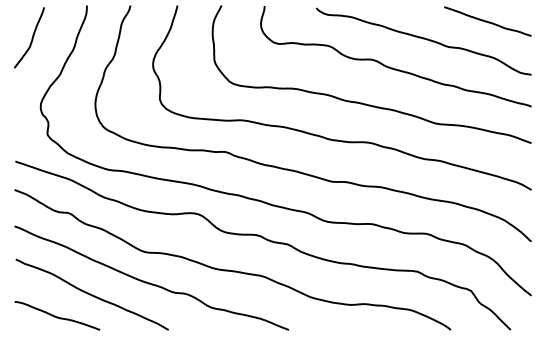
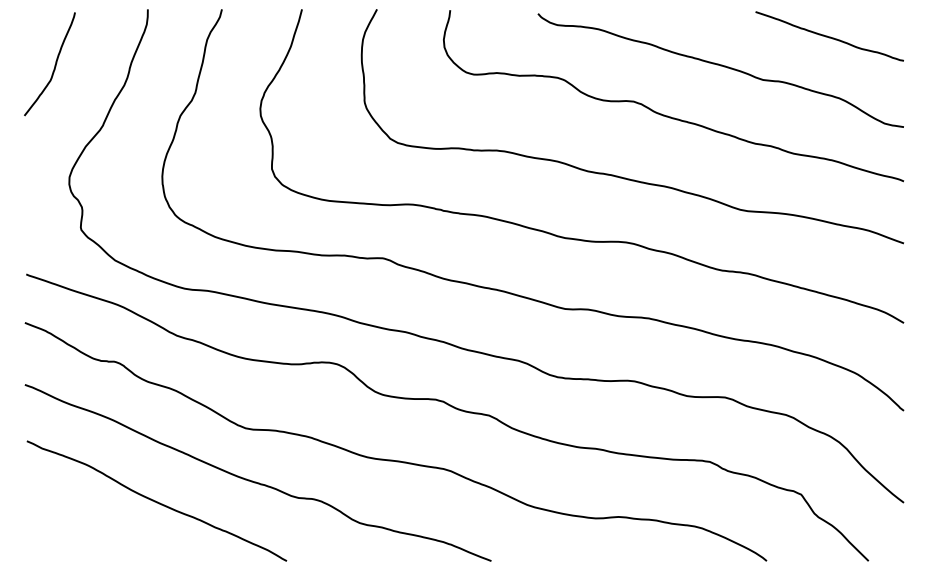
curve: (57, 316) -> (97, 538), removed

